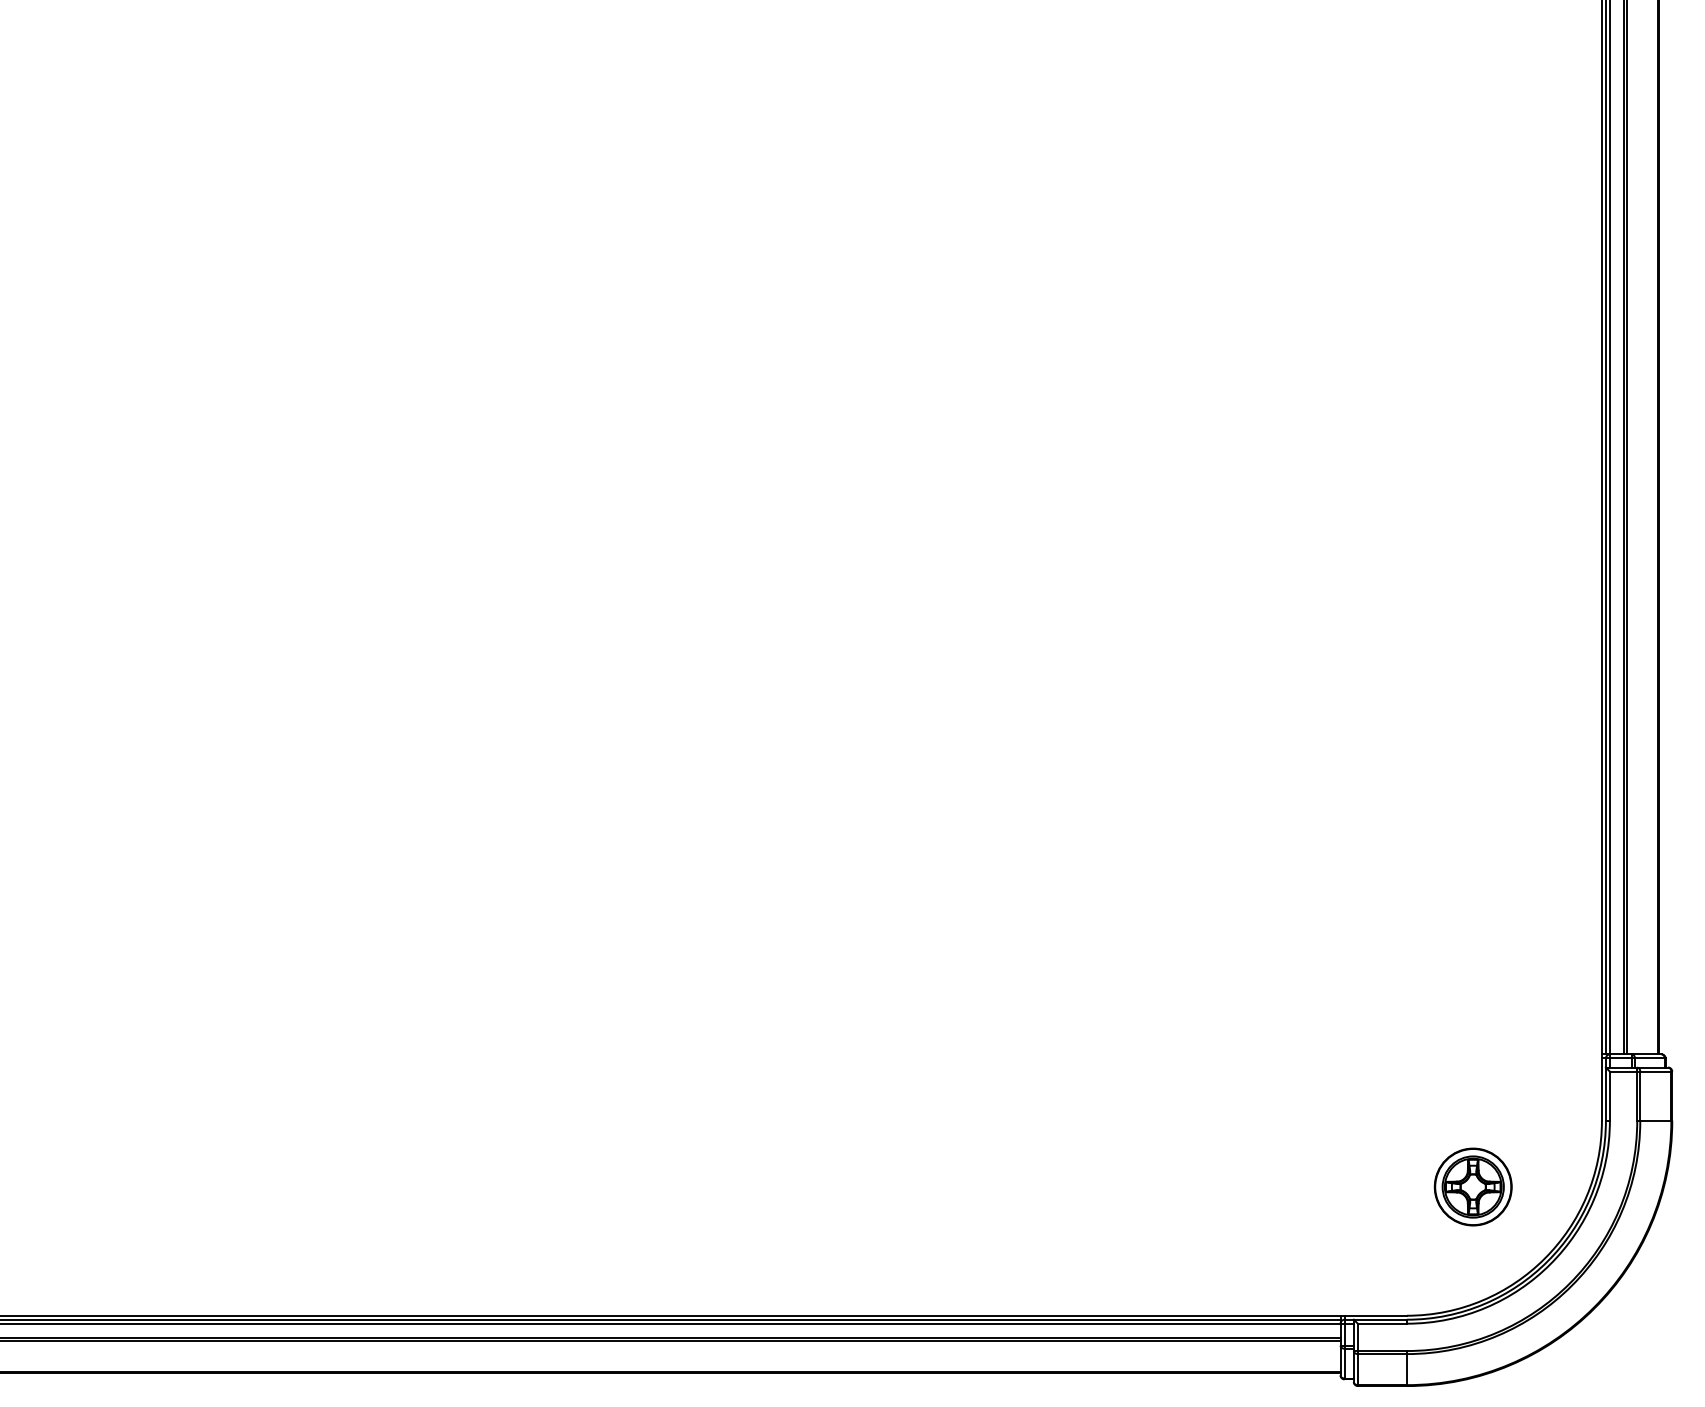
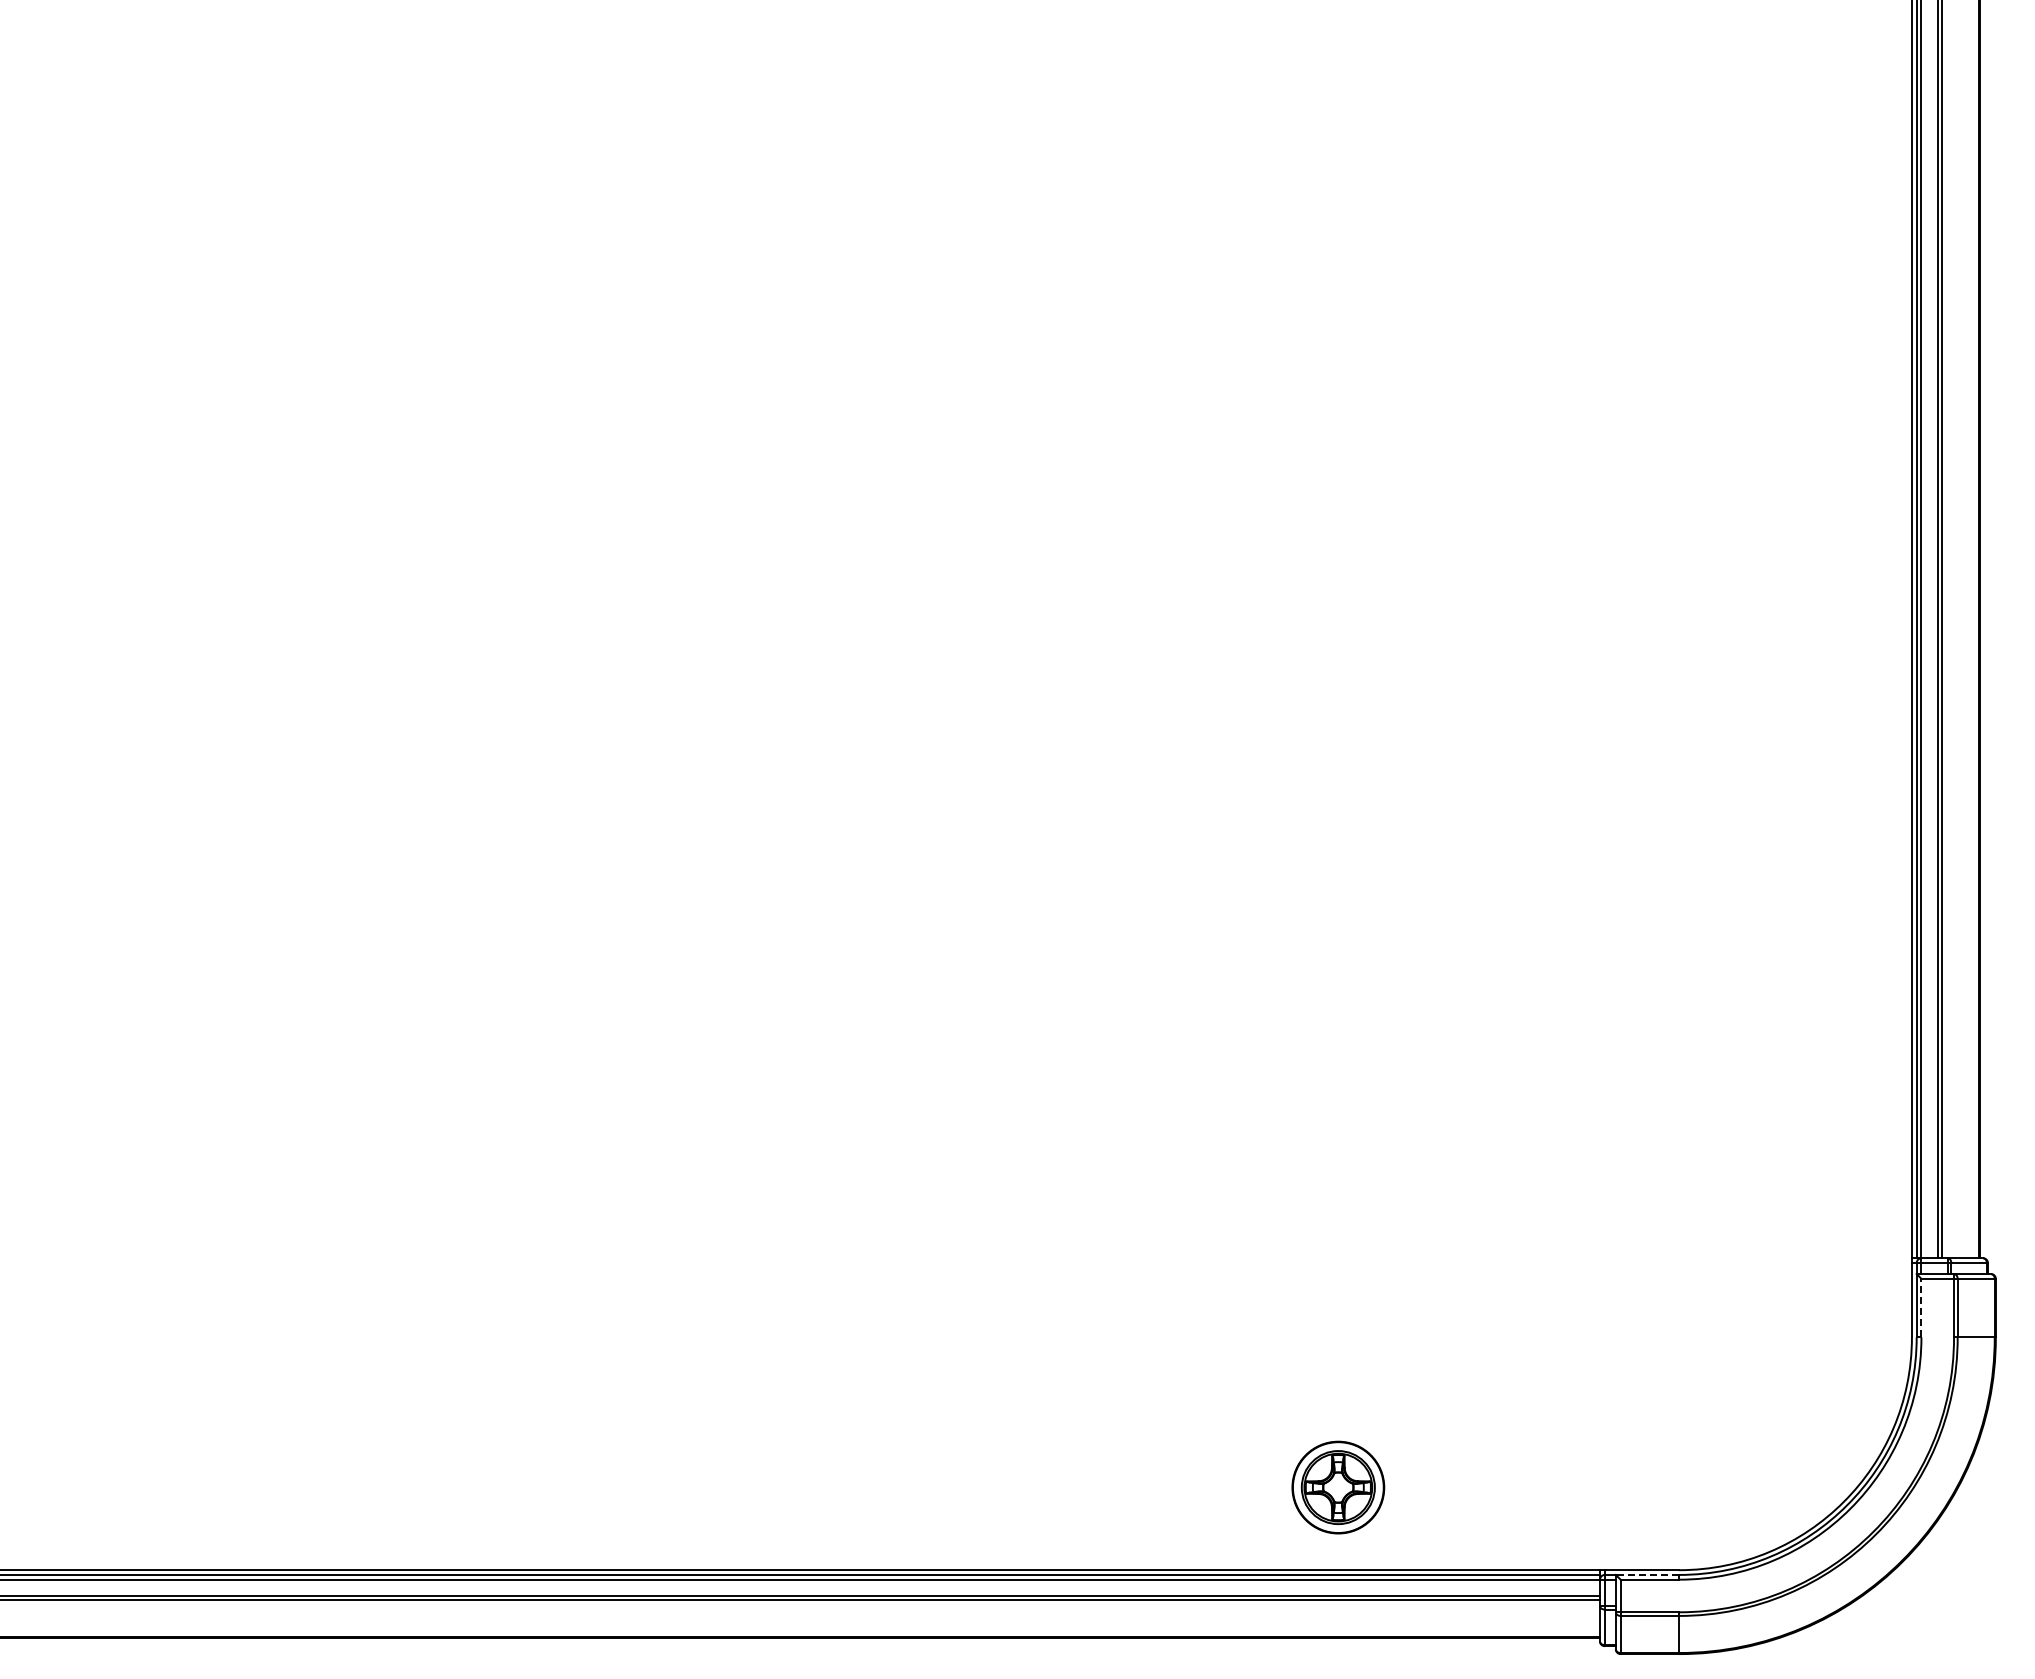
line: (1609, 1095) -> (1921, 1307), solid -> dashed
part: (1473, 1186) -> (1338, 1487), moved
line: (1380, 1319) -> (1647, 1574), solid -> dashed

